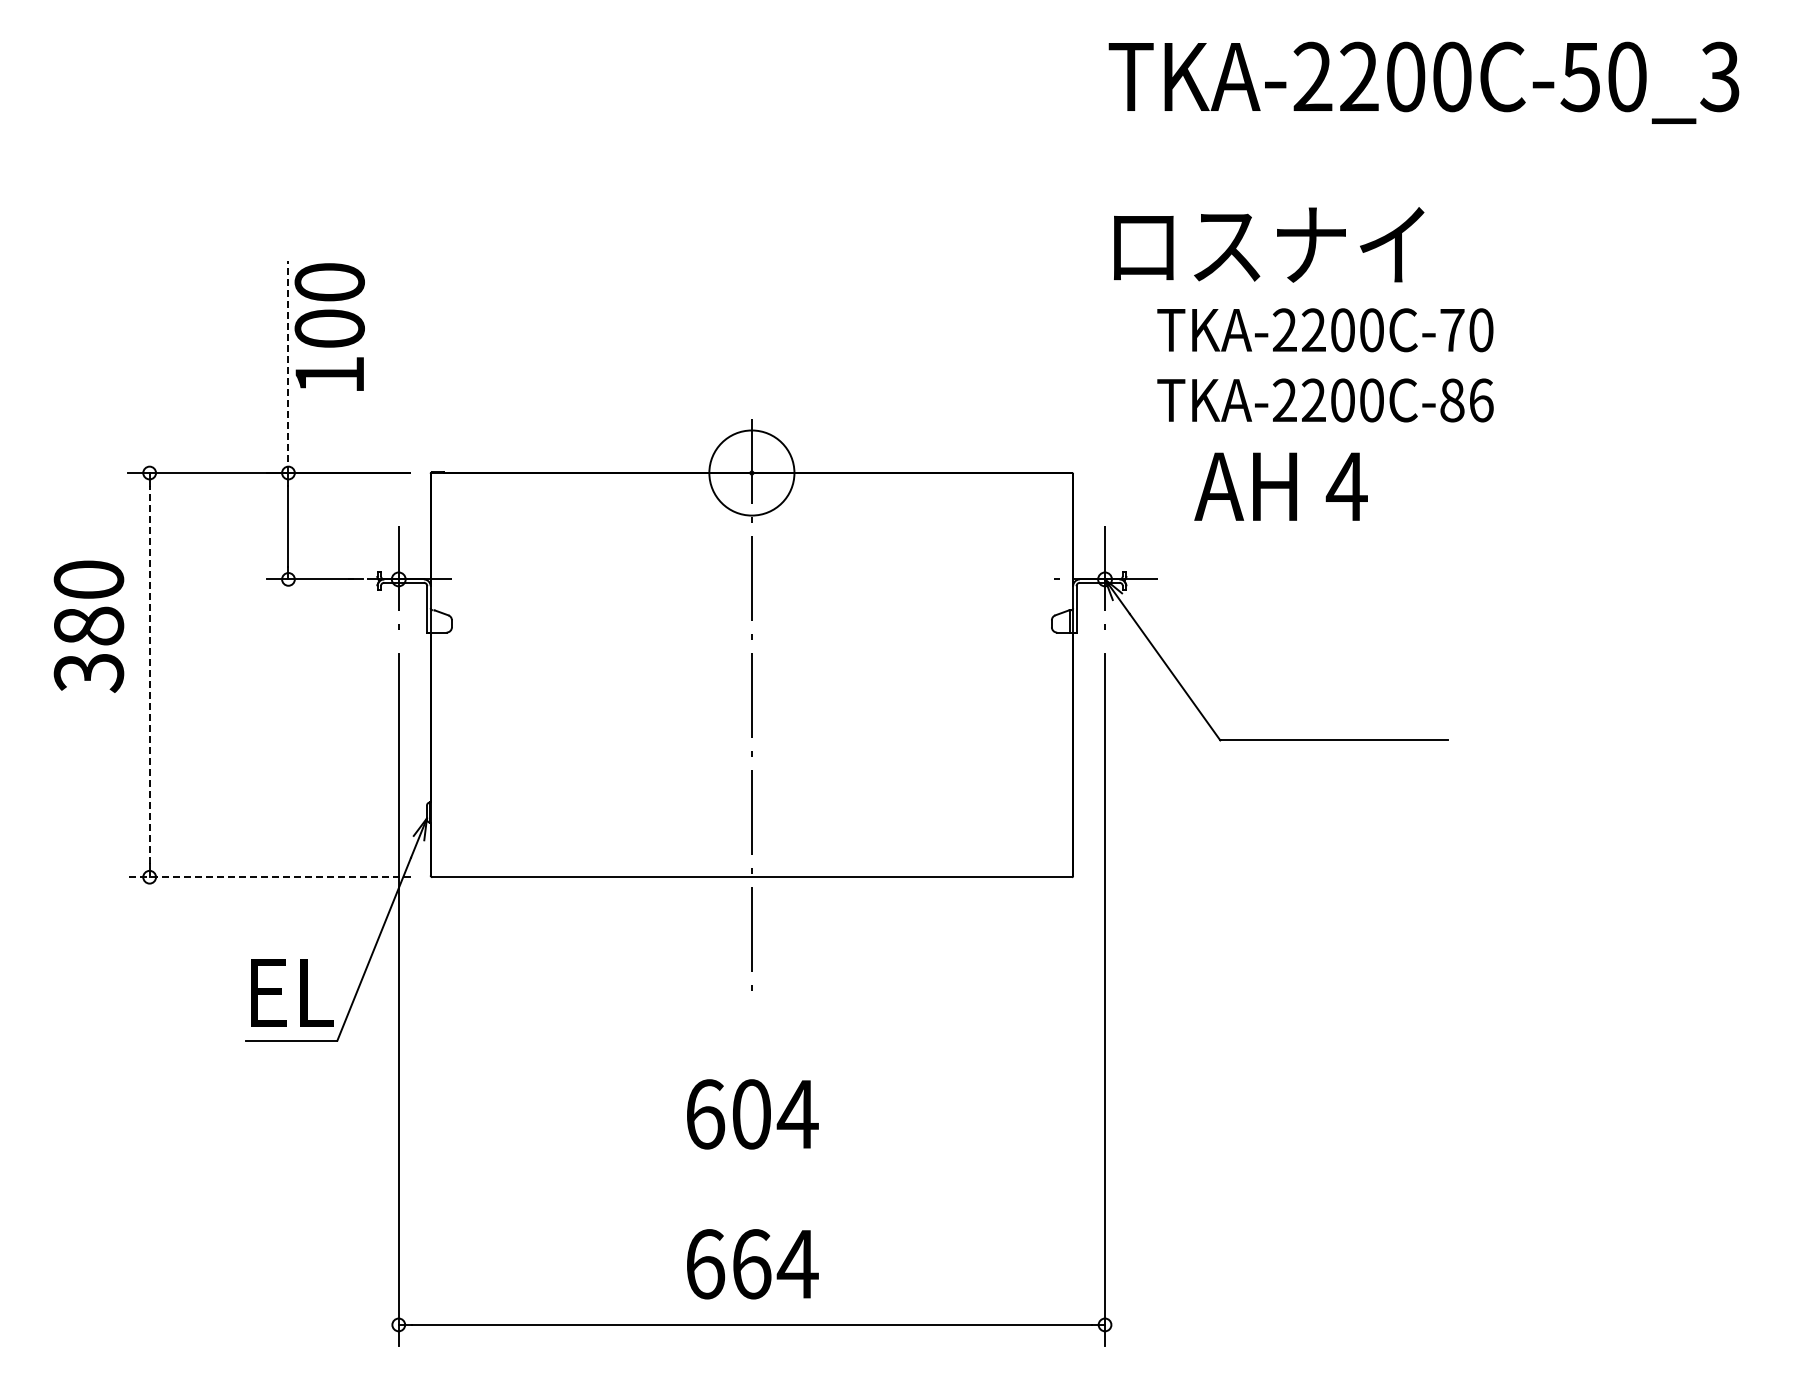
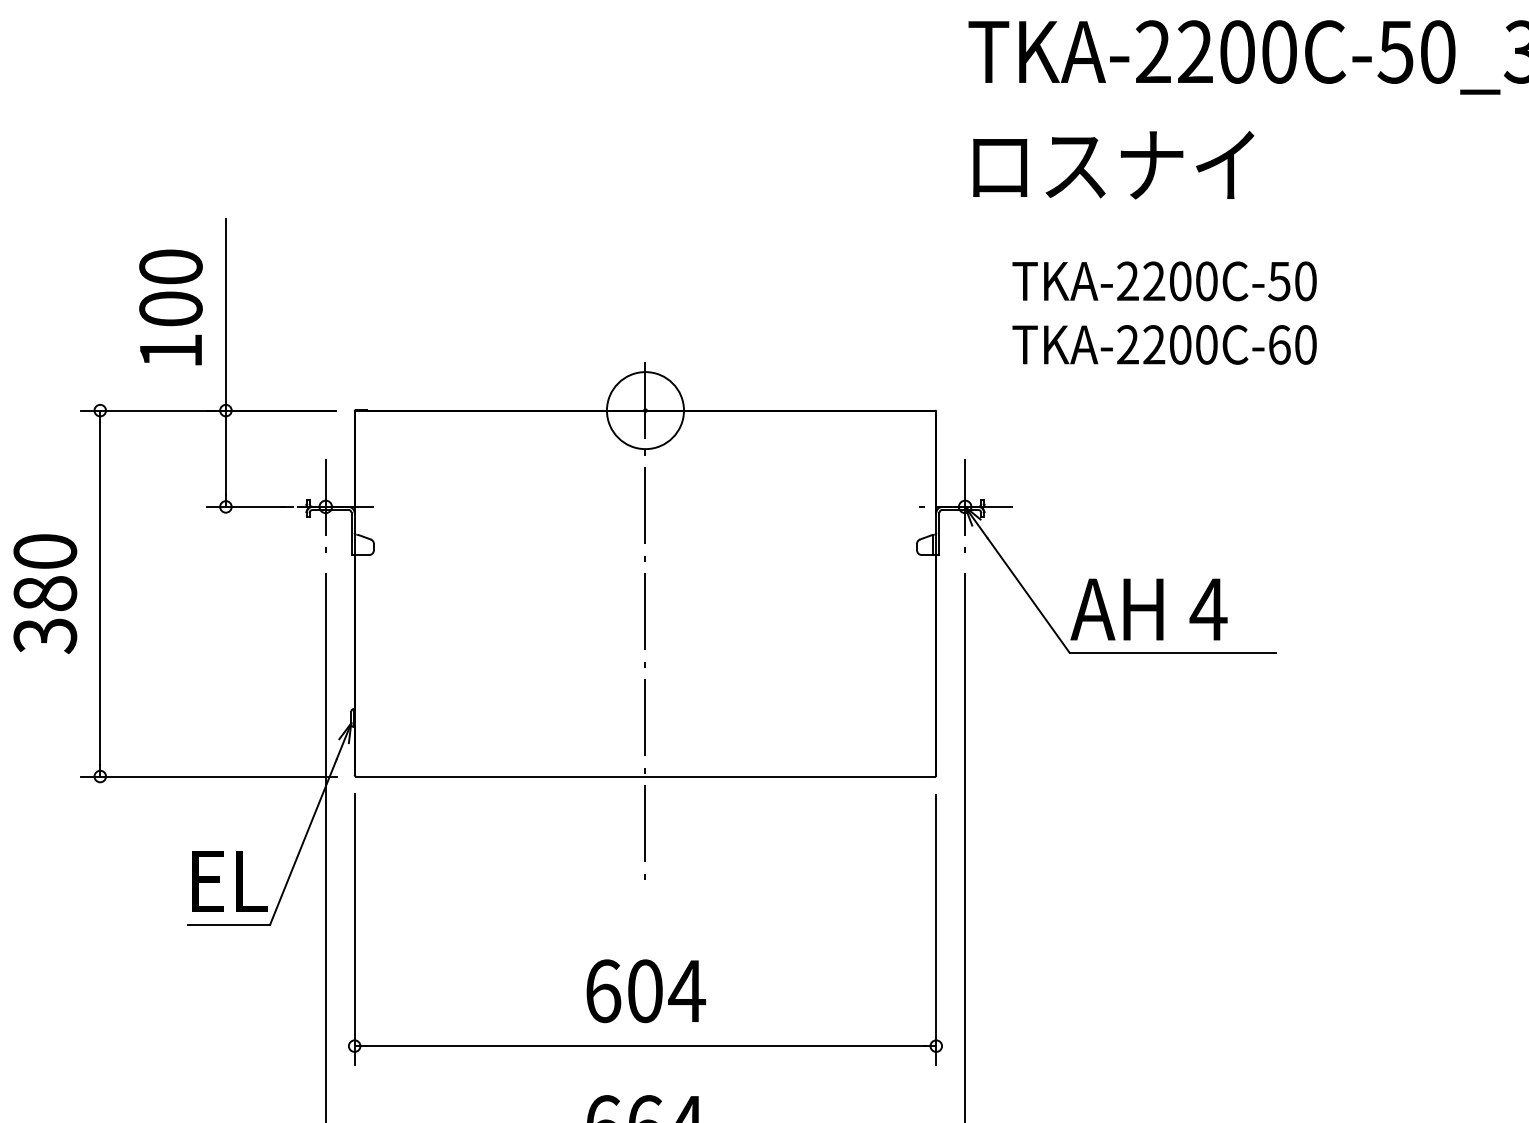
text: (1269, 244) -> (1114, 164), moved
text: (329, 326) -> (170, 306), moved
text: (1451, 330) -> (1278, 281), TKA-2200C-70 -> TKA-2200C-50
line: (288, 367) -> (225, 315), dashed -> solid
text: (1466, 400) -> (1292, 344), TKA-2200C-86 -> TKA-2200C-60
text: (1280, 486) -> (1148, 609), moved
text: (88, 626) -> (44, 593), moved
line: (149, 674) -> (100, 593), dashed -> solid
line: (269, 877) -> (208, 776), dashed -> solid
part: (751, 1174) -> (645, 1045), added

